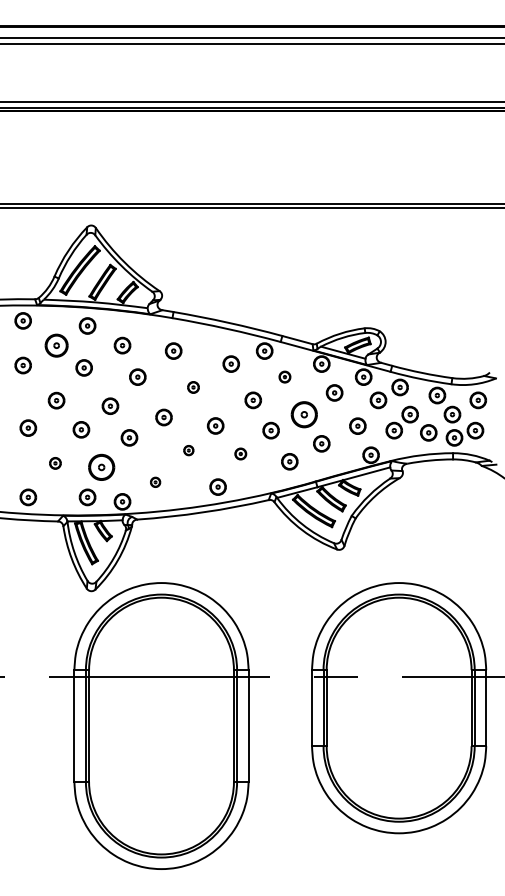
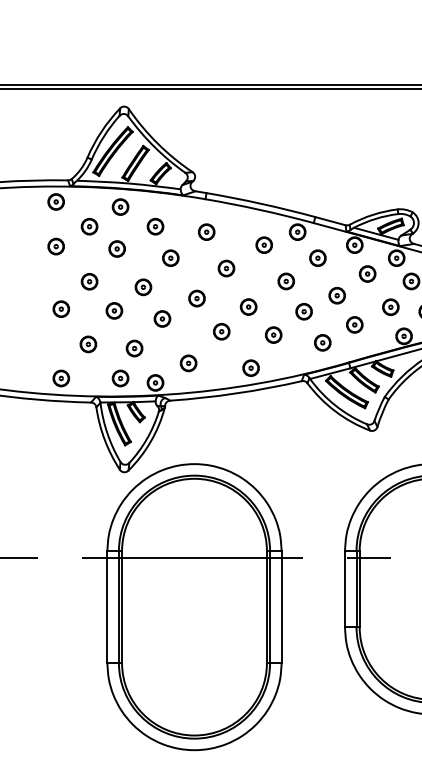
part: (56, 345) -> (89, 226), size x0.71
part: (284, 376) -> (317, 257), size x1.43
part: (193, 387) -> (226, 268), size x1.43
part: (303, 414) -> (336, 295), size x0.62
part: (188, 450) -> (221, 331), size x1.67
part: (240, 453) -> (273, 334), size x1.43
part: (55, 463) -> (88, 344), size x1.43
part: (101, 467) -> (134, 348), size x0.62
part: (155, 482) -> (188, 363), size x1.67

